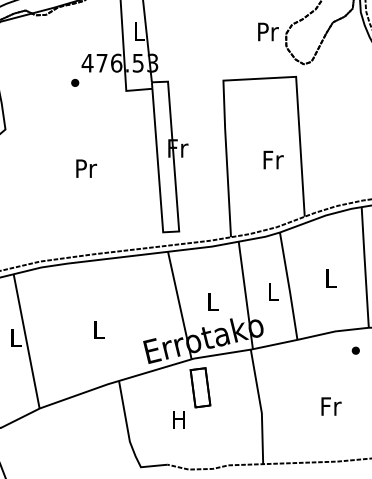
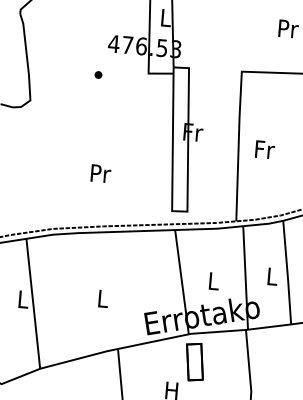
part: (75, 82) -> (98, 74), moved
text: (273, 159) -> (264, 149), moved
text: (86, 168) -> (100, 173), moved

